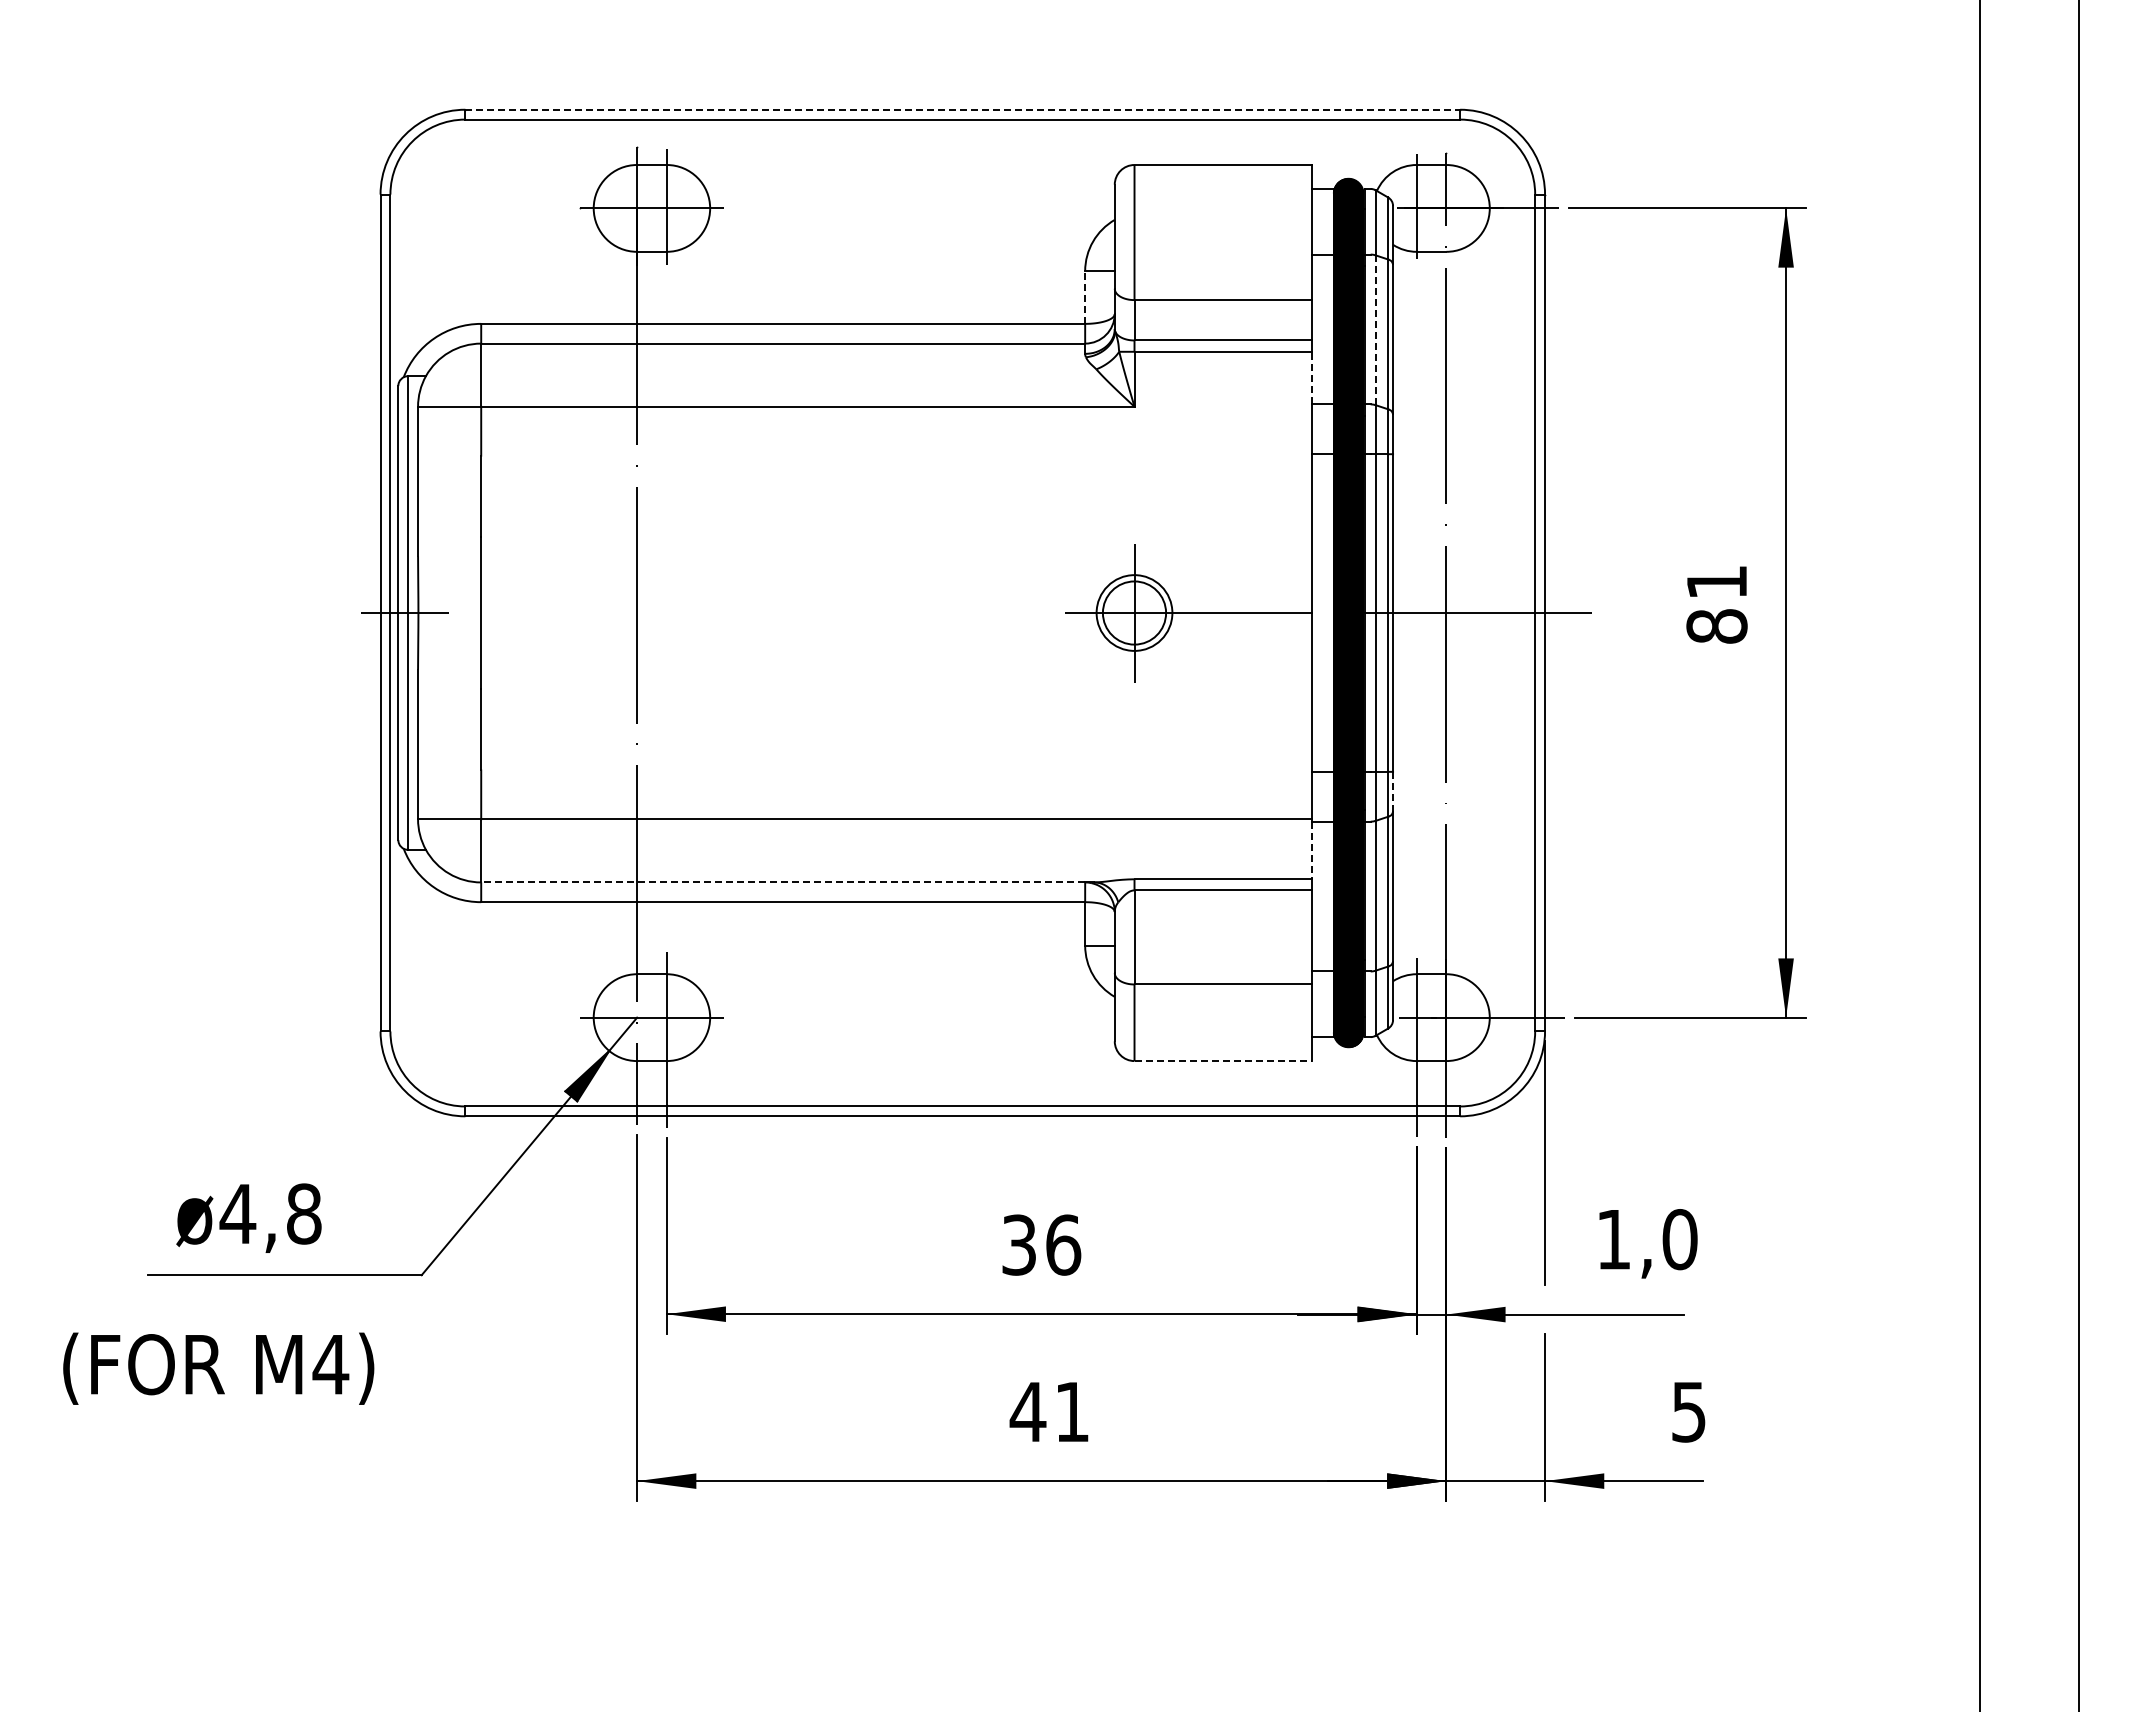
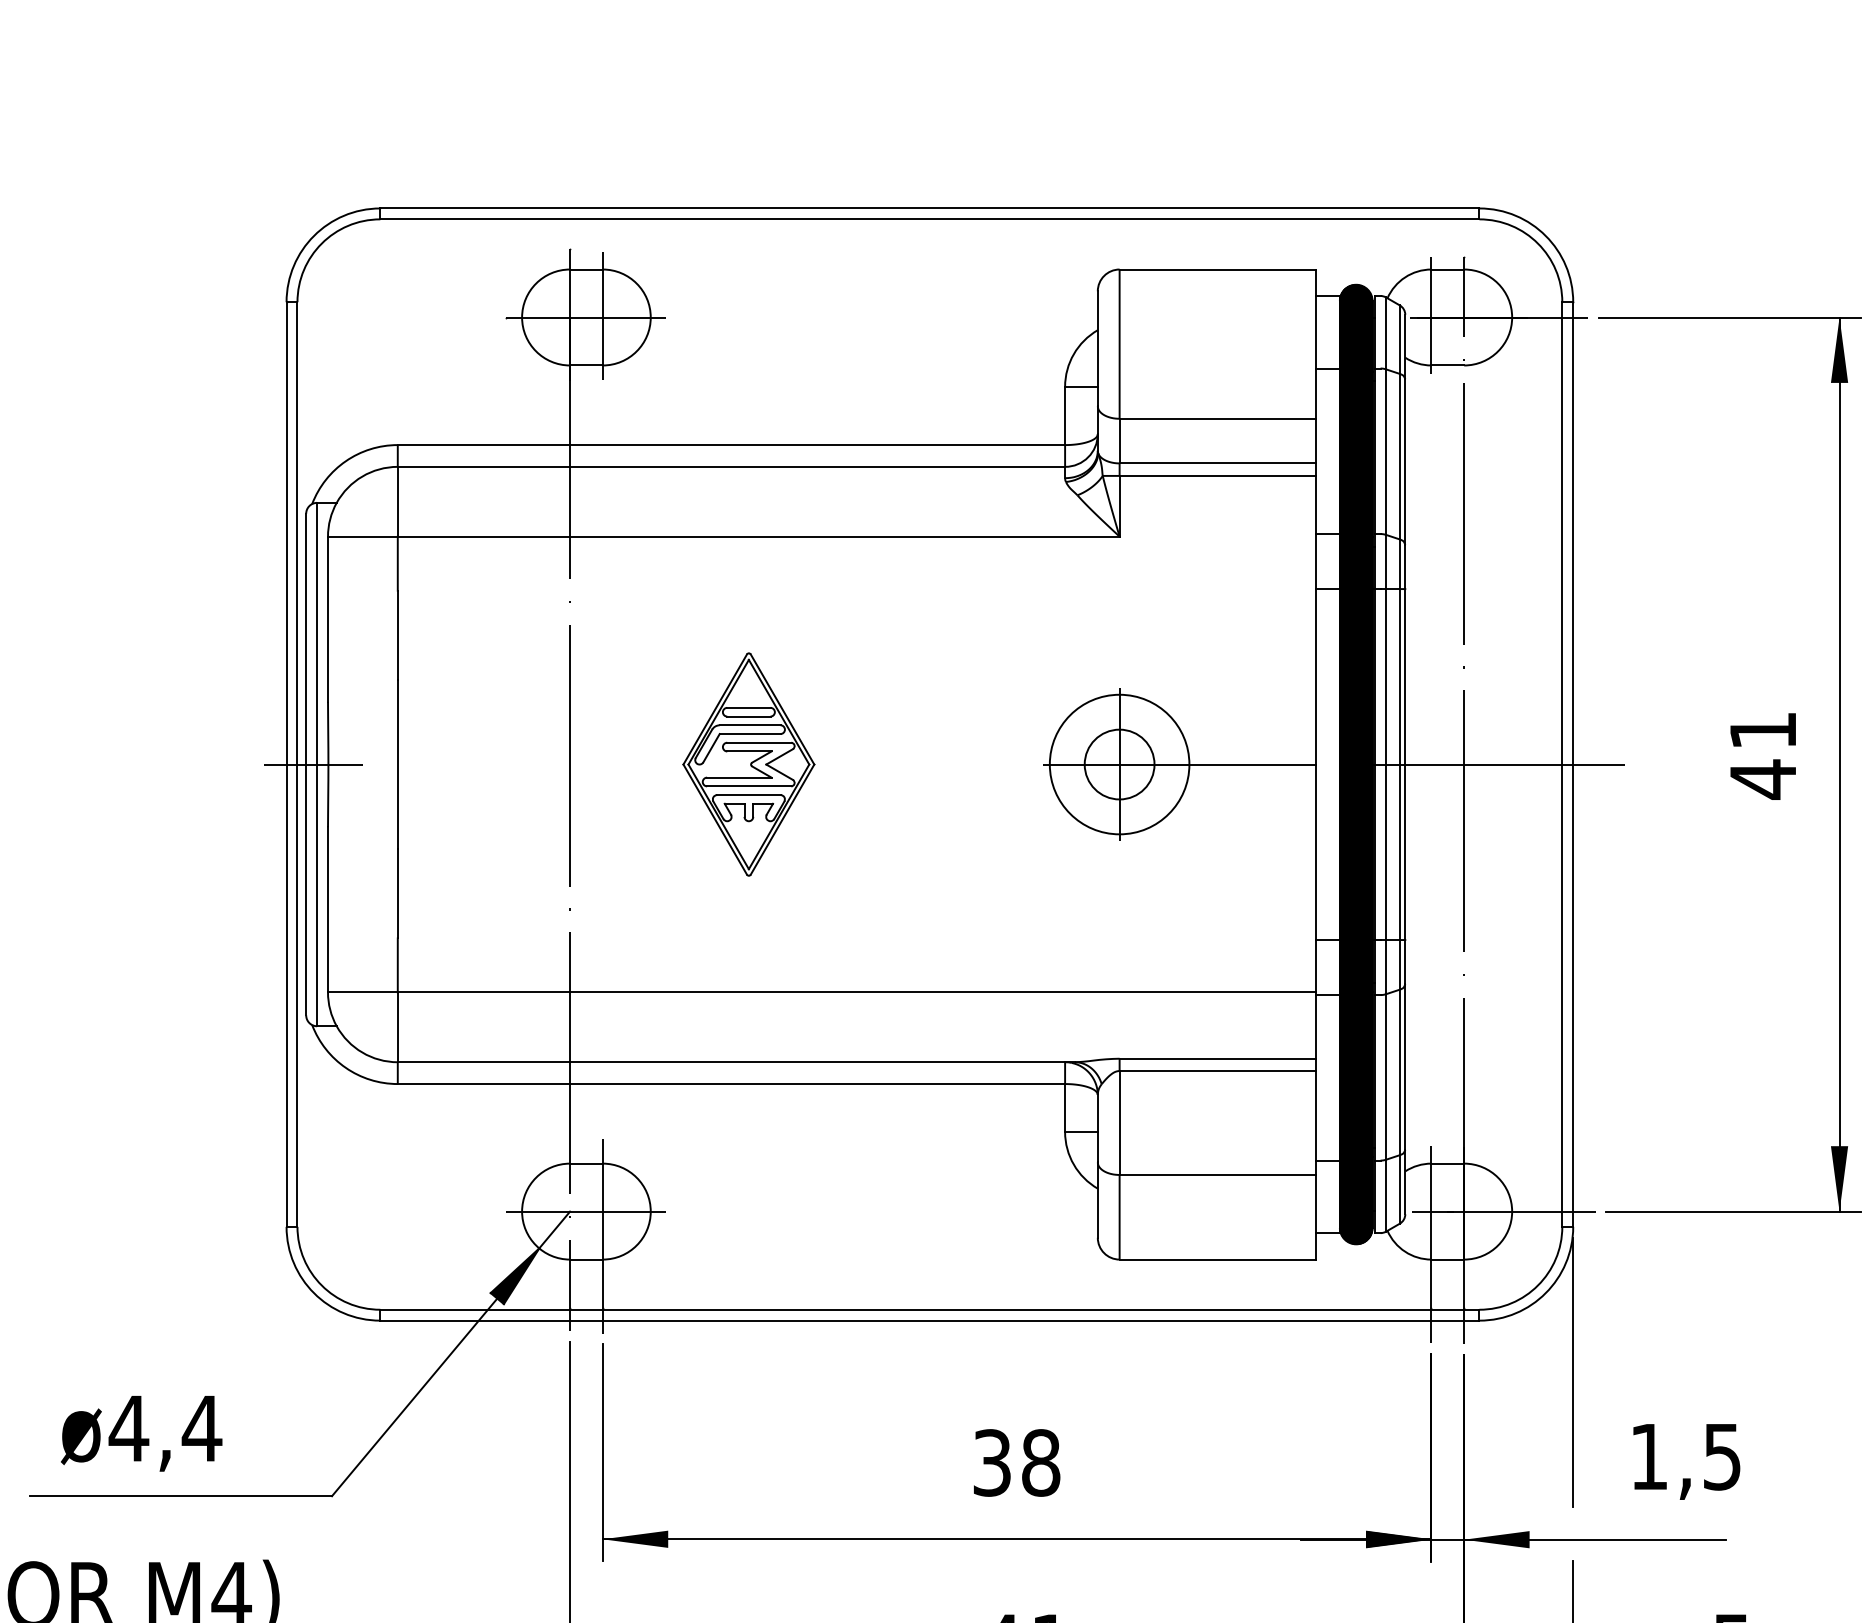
line: (963, 109) -> (930, 208), dashed -> solid
line: (1085, 297) -> (1065, 415), dashed -> solid
line: (1375, 330) -> (1385, 452), dashed -> solid
line: (1312, 377) -> (1316, 504), dashed -> solid
part: (798, 612) -> (748, 763), added
circle: (1134, 612) -> (1119, 763), size x1.67
text: (1716, 626) -> (1762, 779), 81 -> 41
line: (1393, 791) -> (1405, 961), dashed -> solid
line: (1312, 850) -> (1316, 1026), dashed -> solid
line: (783, 882) -> (731, 1062), dashed -> solid
line: (1223, 1061) -> (1217, 1260), dashed -> solid
text: (303, 1213) -> (201, 1428), ø4,8 -> ø4,4
text: (1679, 1239) -> (1721, 1456), 1,0 -> 1,5
text: (1063, 1244) -> (1041, 1462), 36 -> 38

